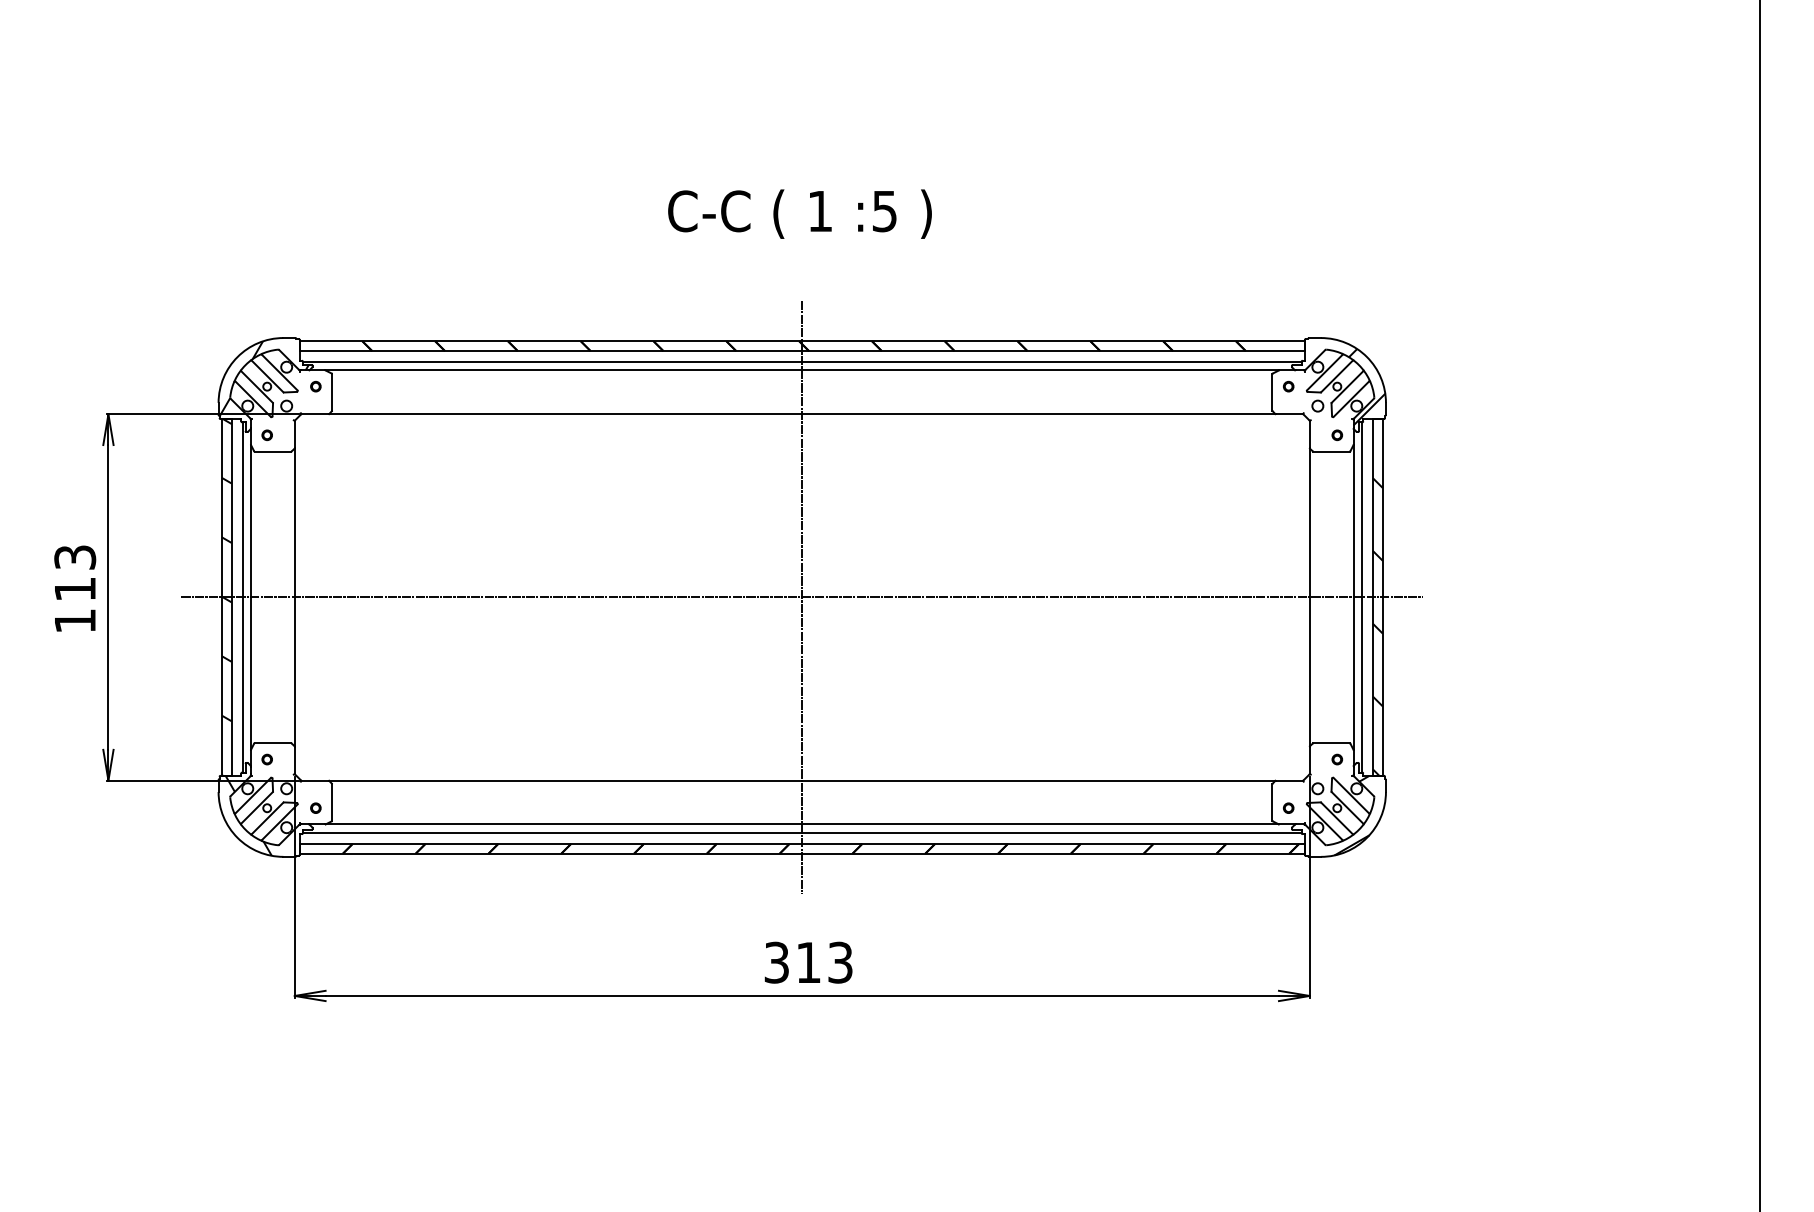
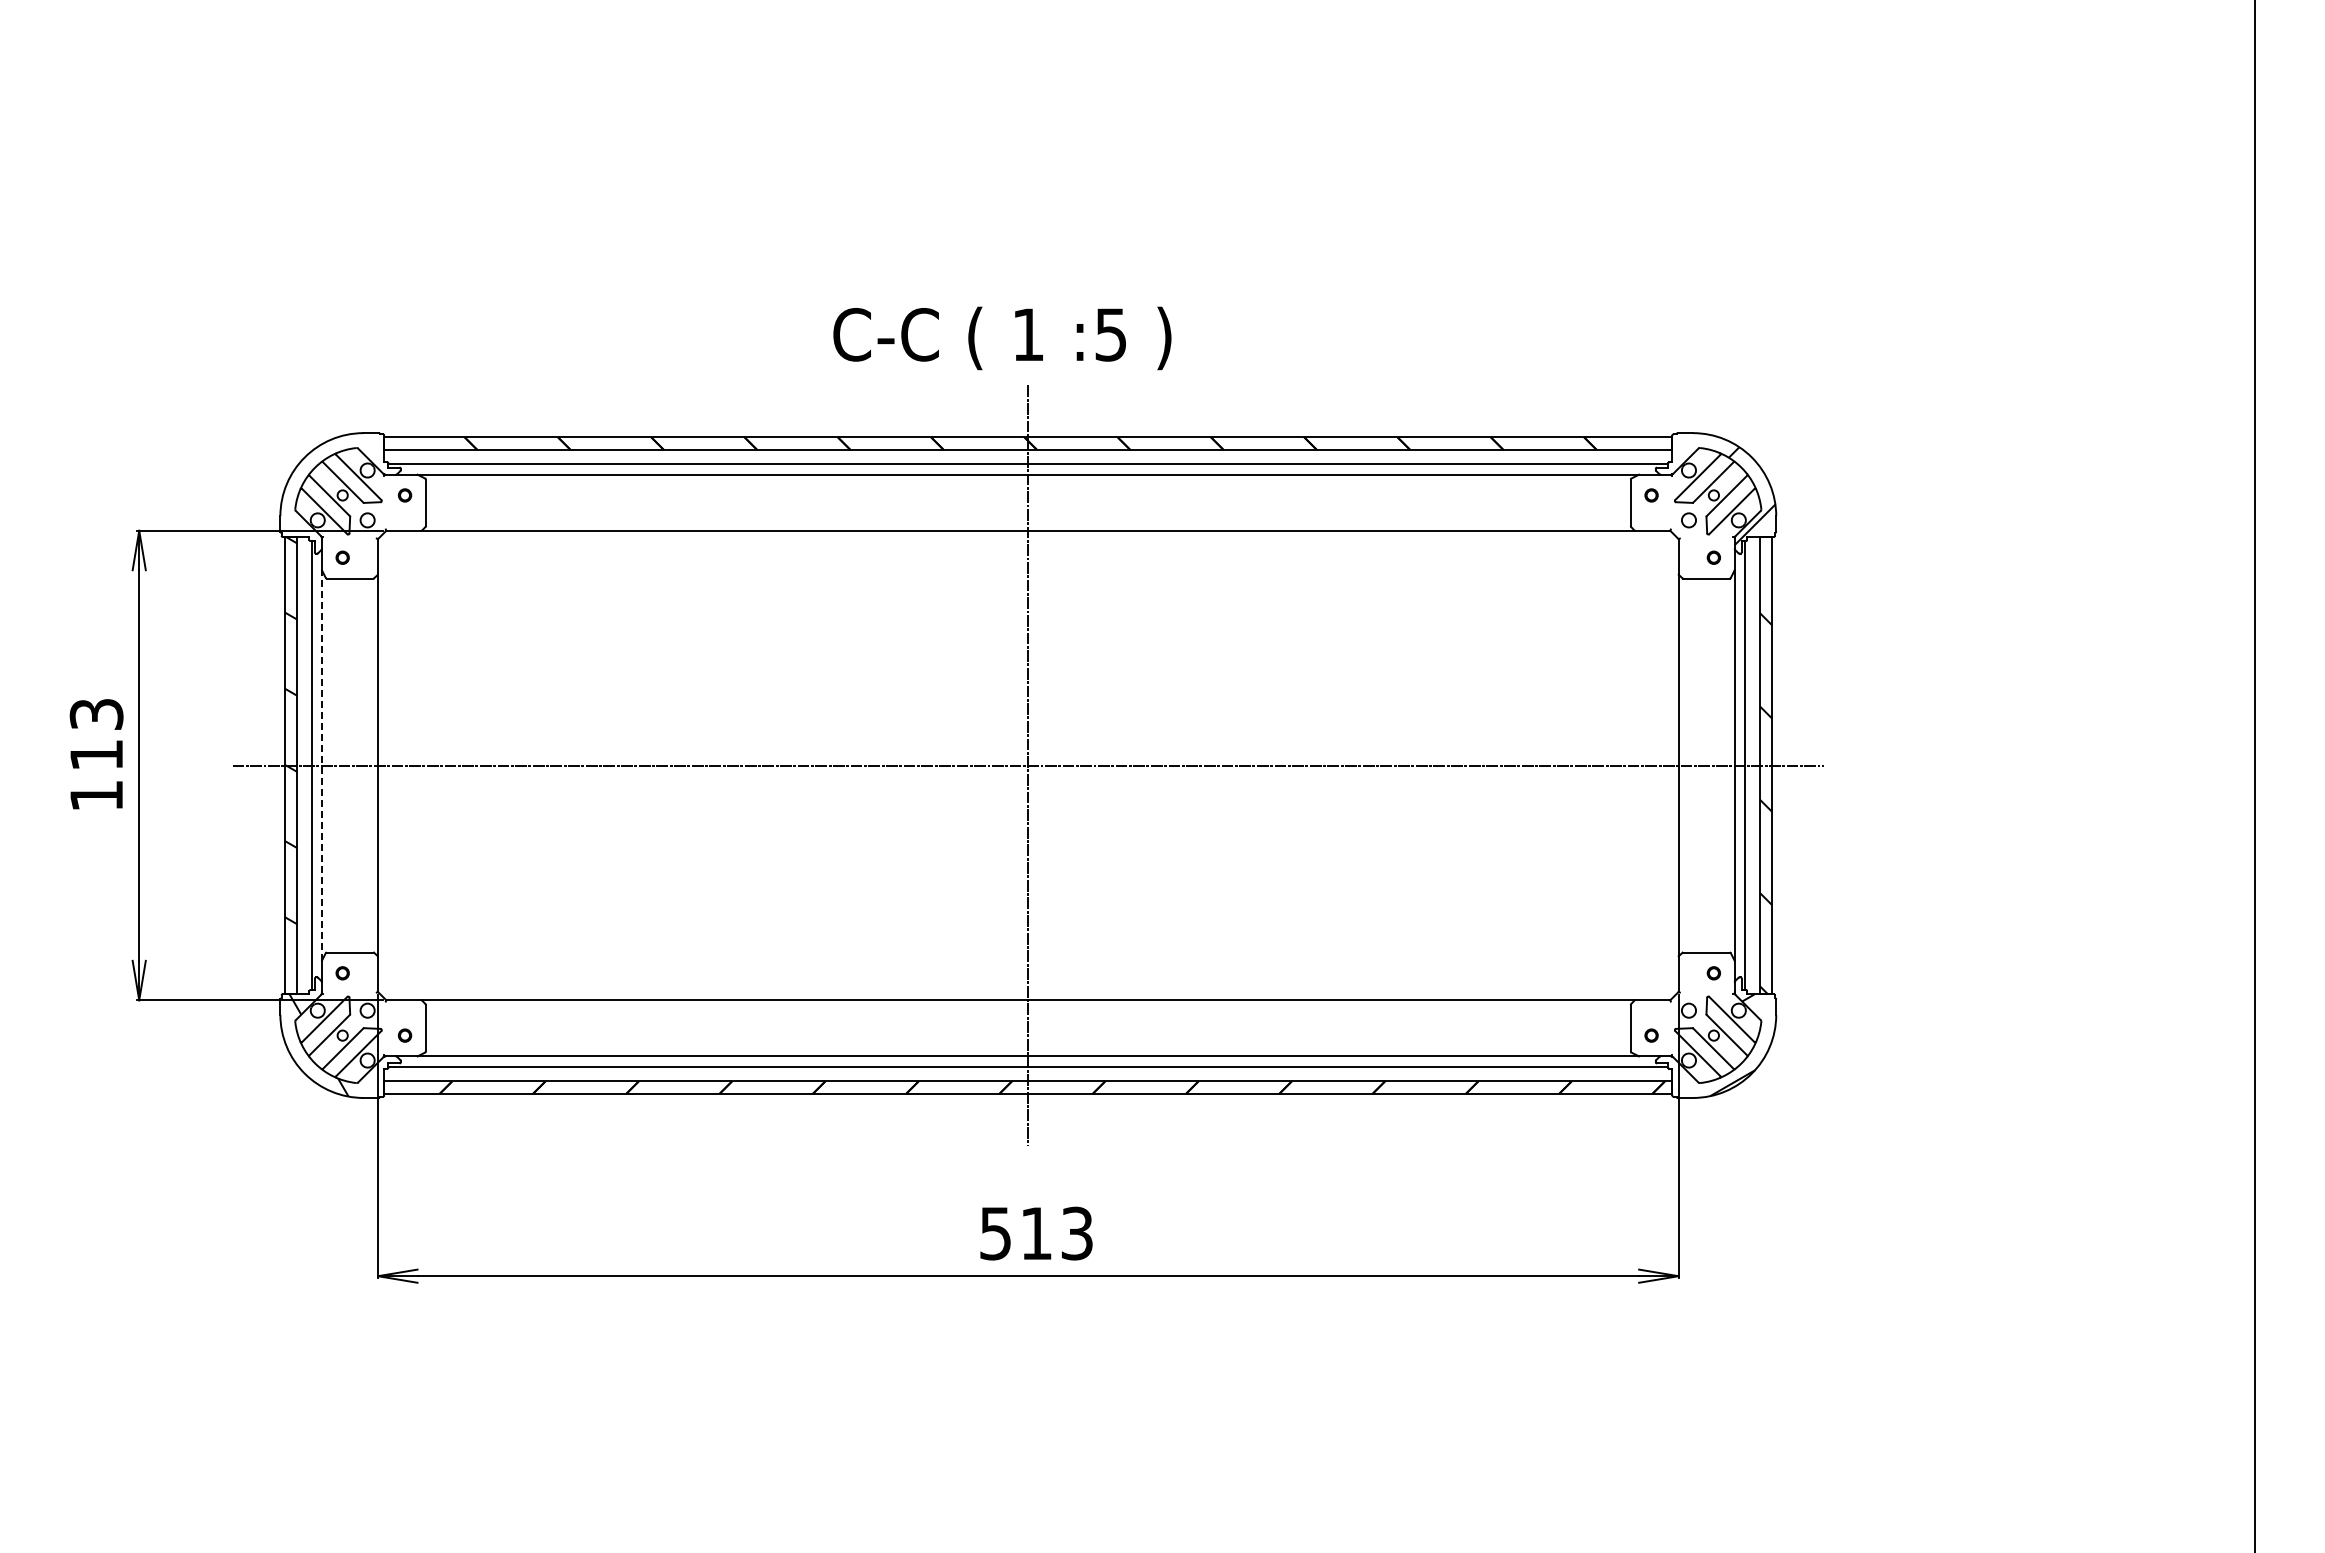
text: (800, 214) -> (1002, 338), moved
hatch: (263, 378) -> (338, 485), removed
line: (250, 597) -> (321, 765), solid -> dashed
text: (776, 961) -> (995, 1232), 313 -> 513

